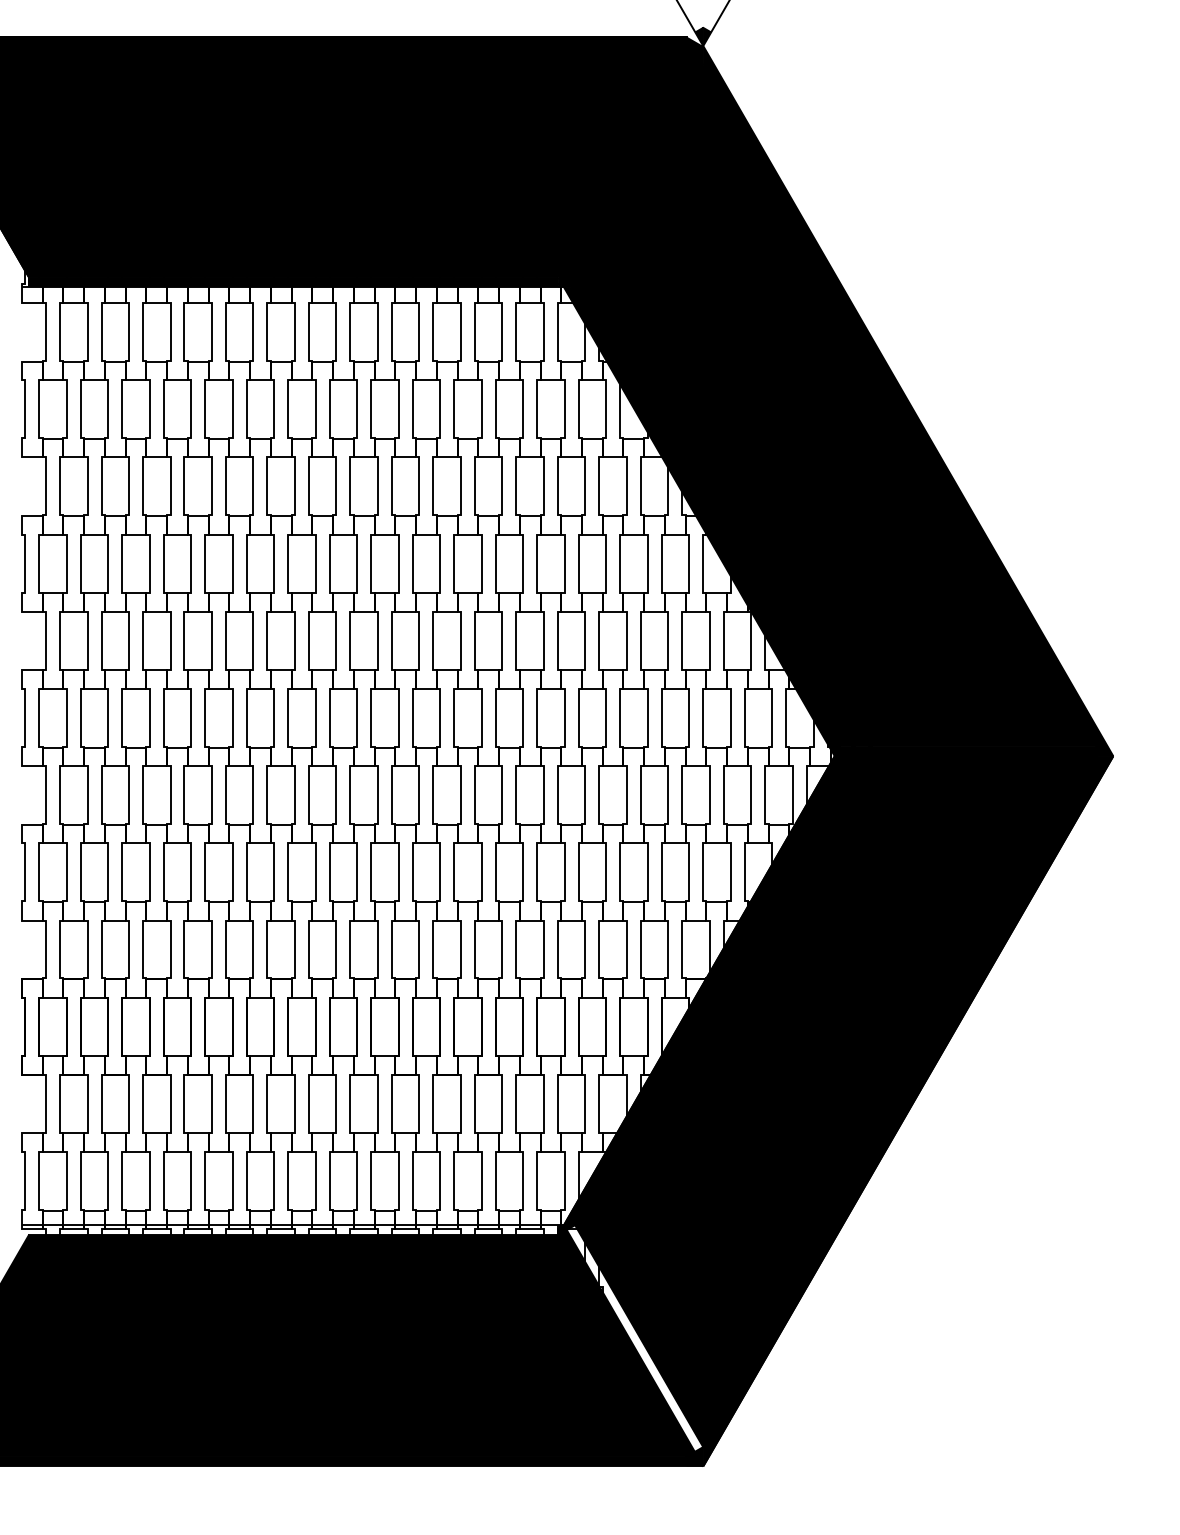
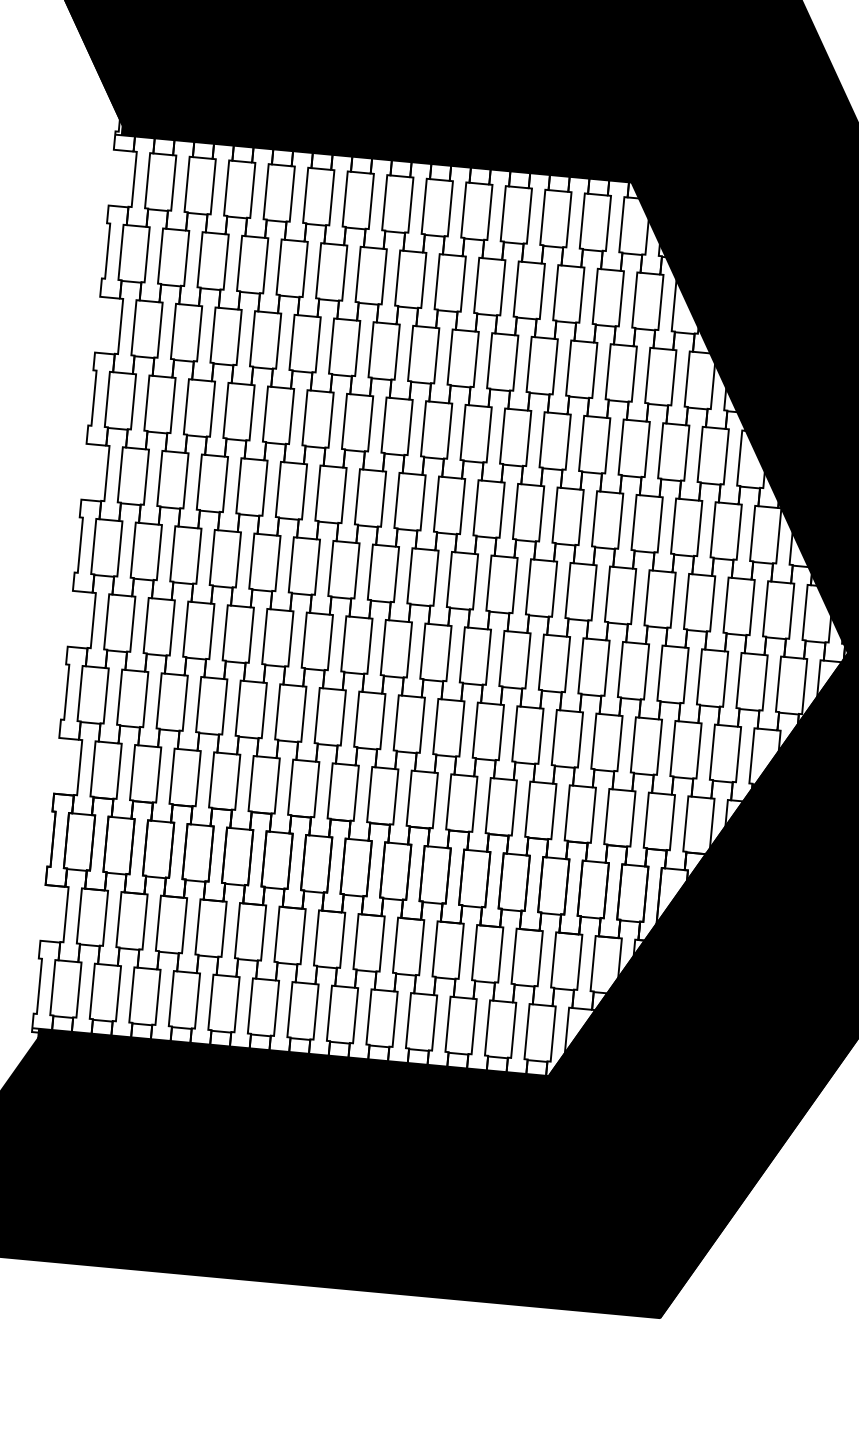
fill: (293, 1229) -> (290, 1056), added
fill: (634, 1338) -> (605, 1190), added

